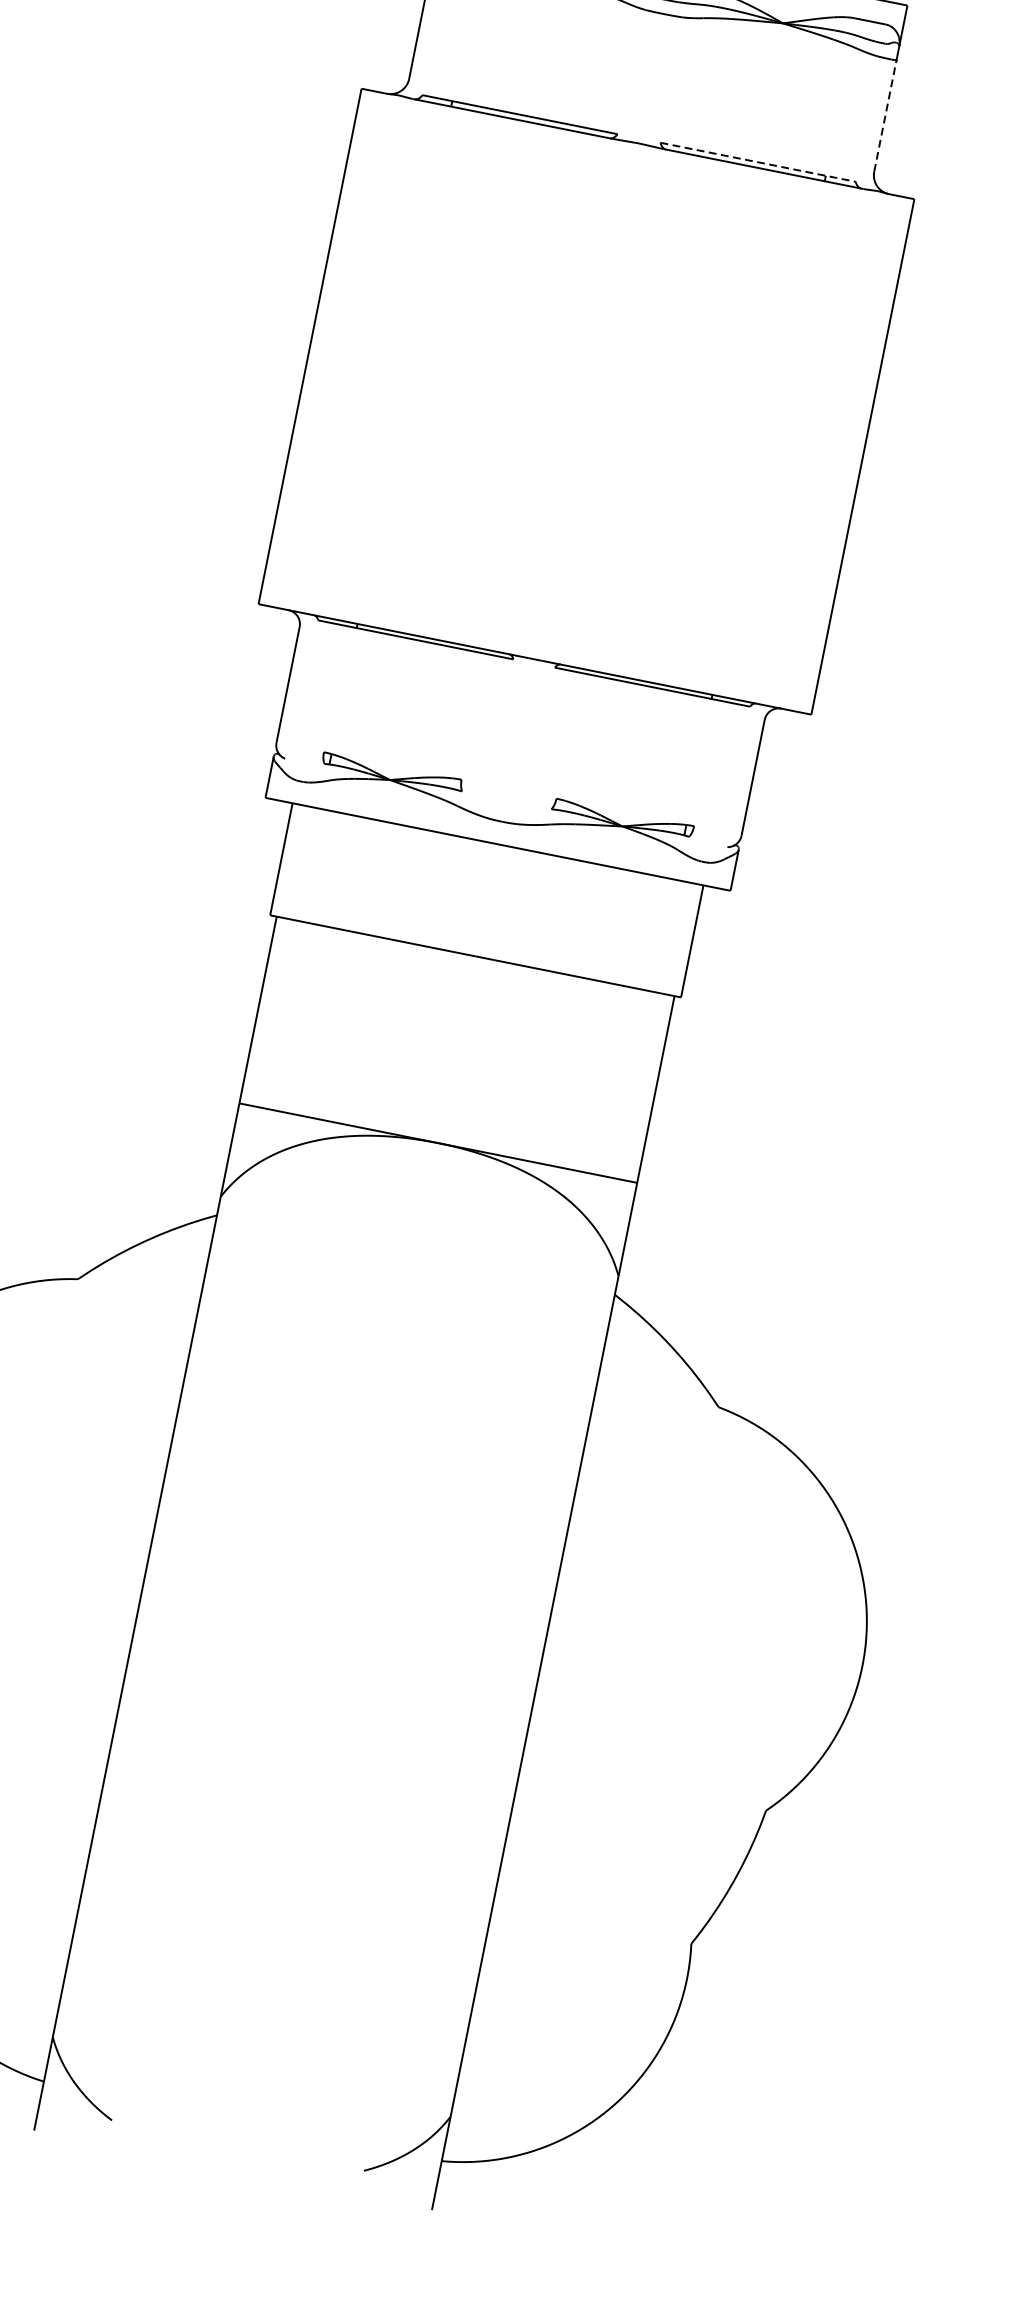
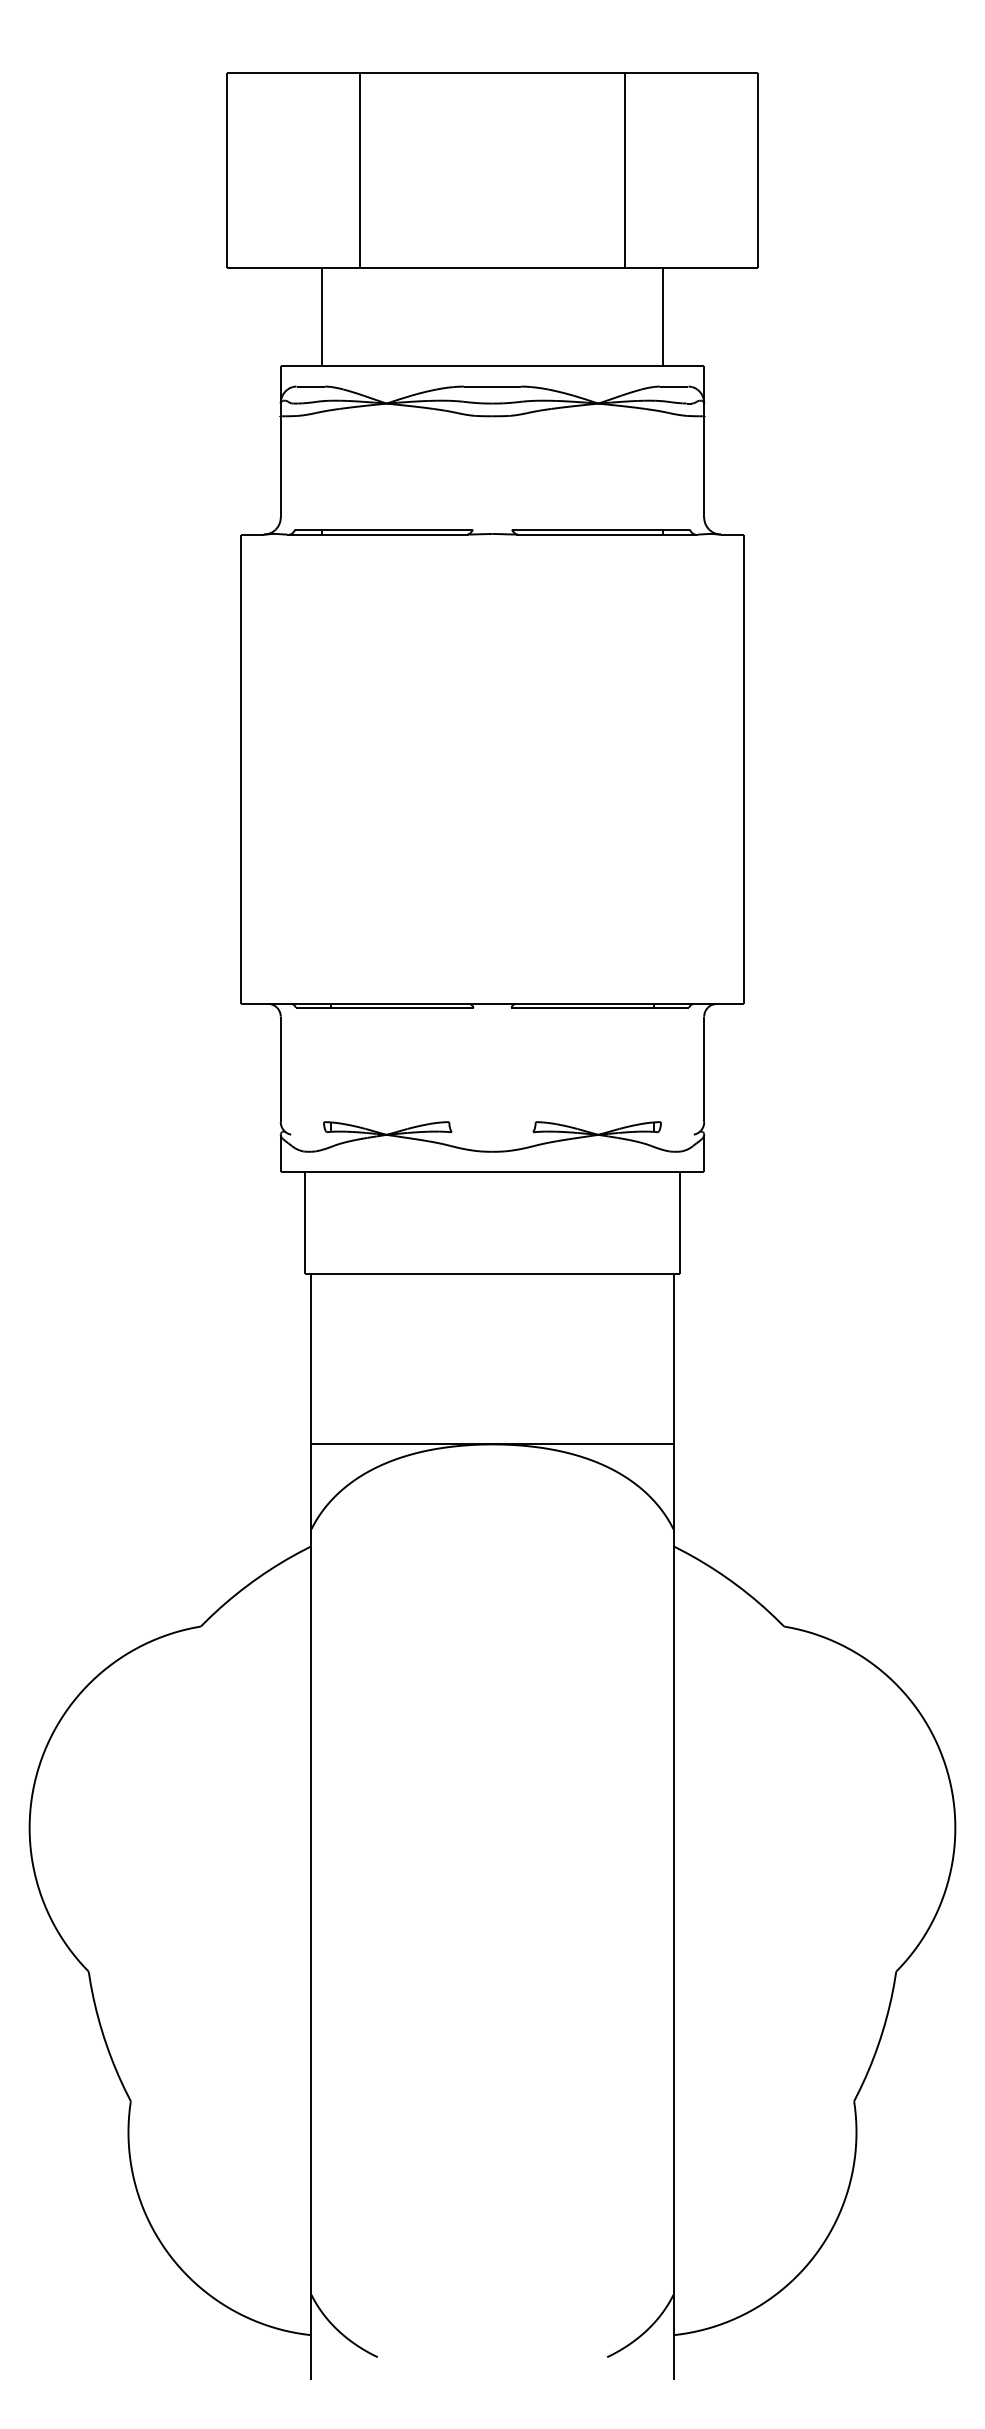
line: (885, 115) -> (704, 466), dashed -> solid
line: (757, 162) -> (600, 529), dashed -> solid

